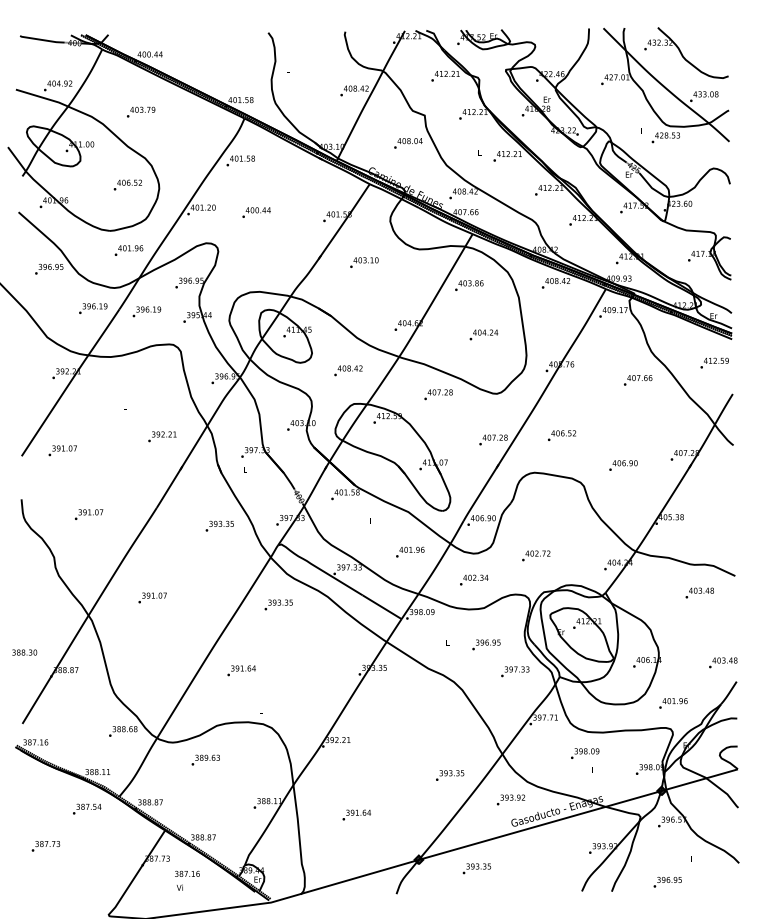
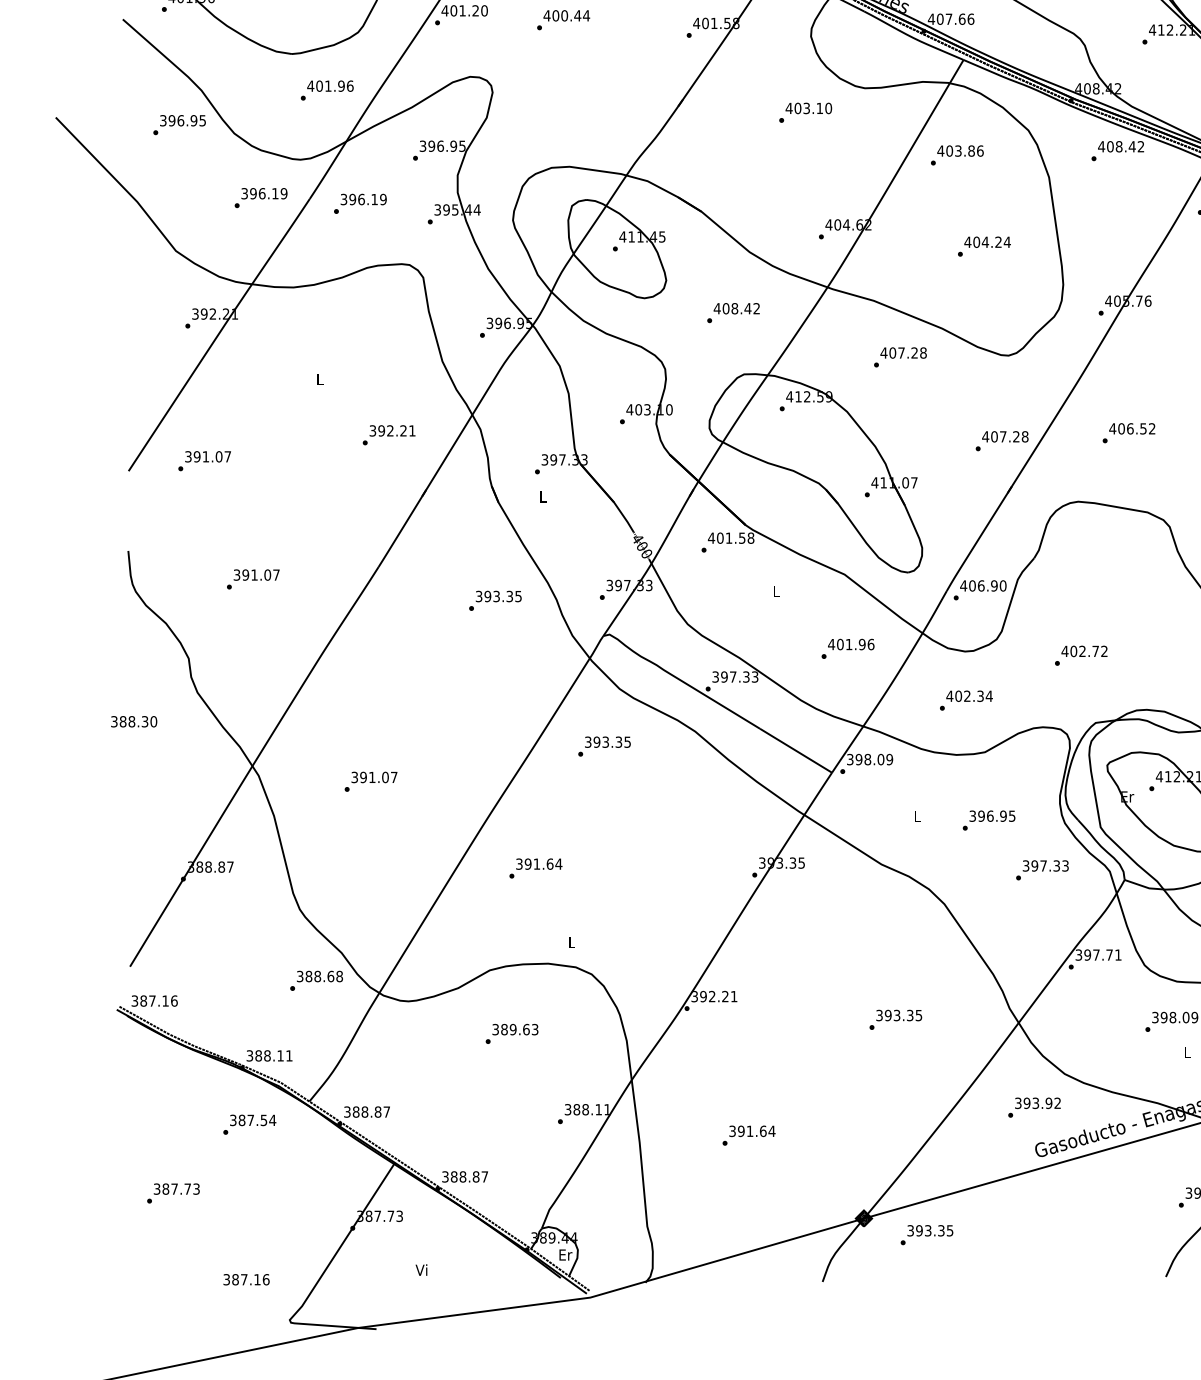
text: (364, 262) -> (805, 112), moved
text: (152, 597) -> (370, 780), moved
text: (24, 652) -> (133, 721), moved
text: (205, 759) -> (511, 1032), moved
text: (450, 775) -> (896, 1019), moved
text: (476, 868) -> (926, 1234), moved
text: (187, 873) -> (246, 1278), moved

